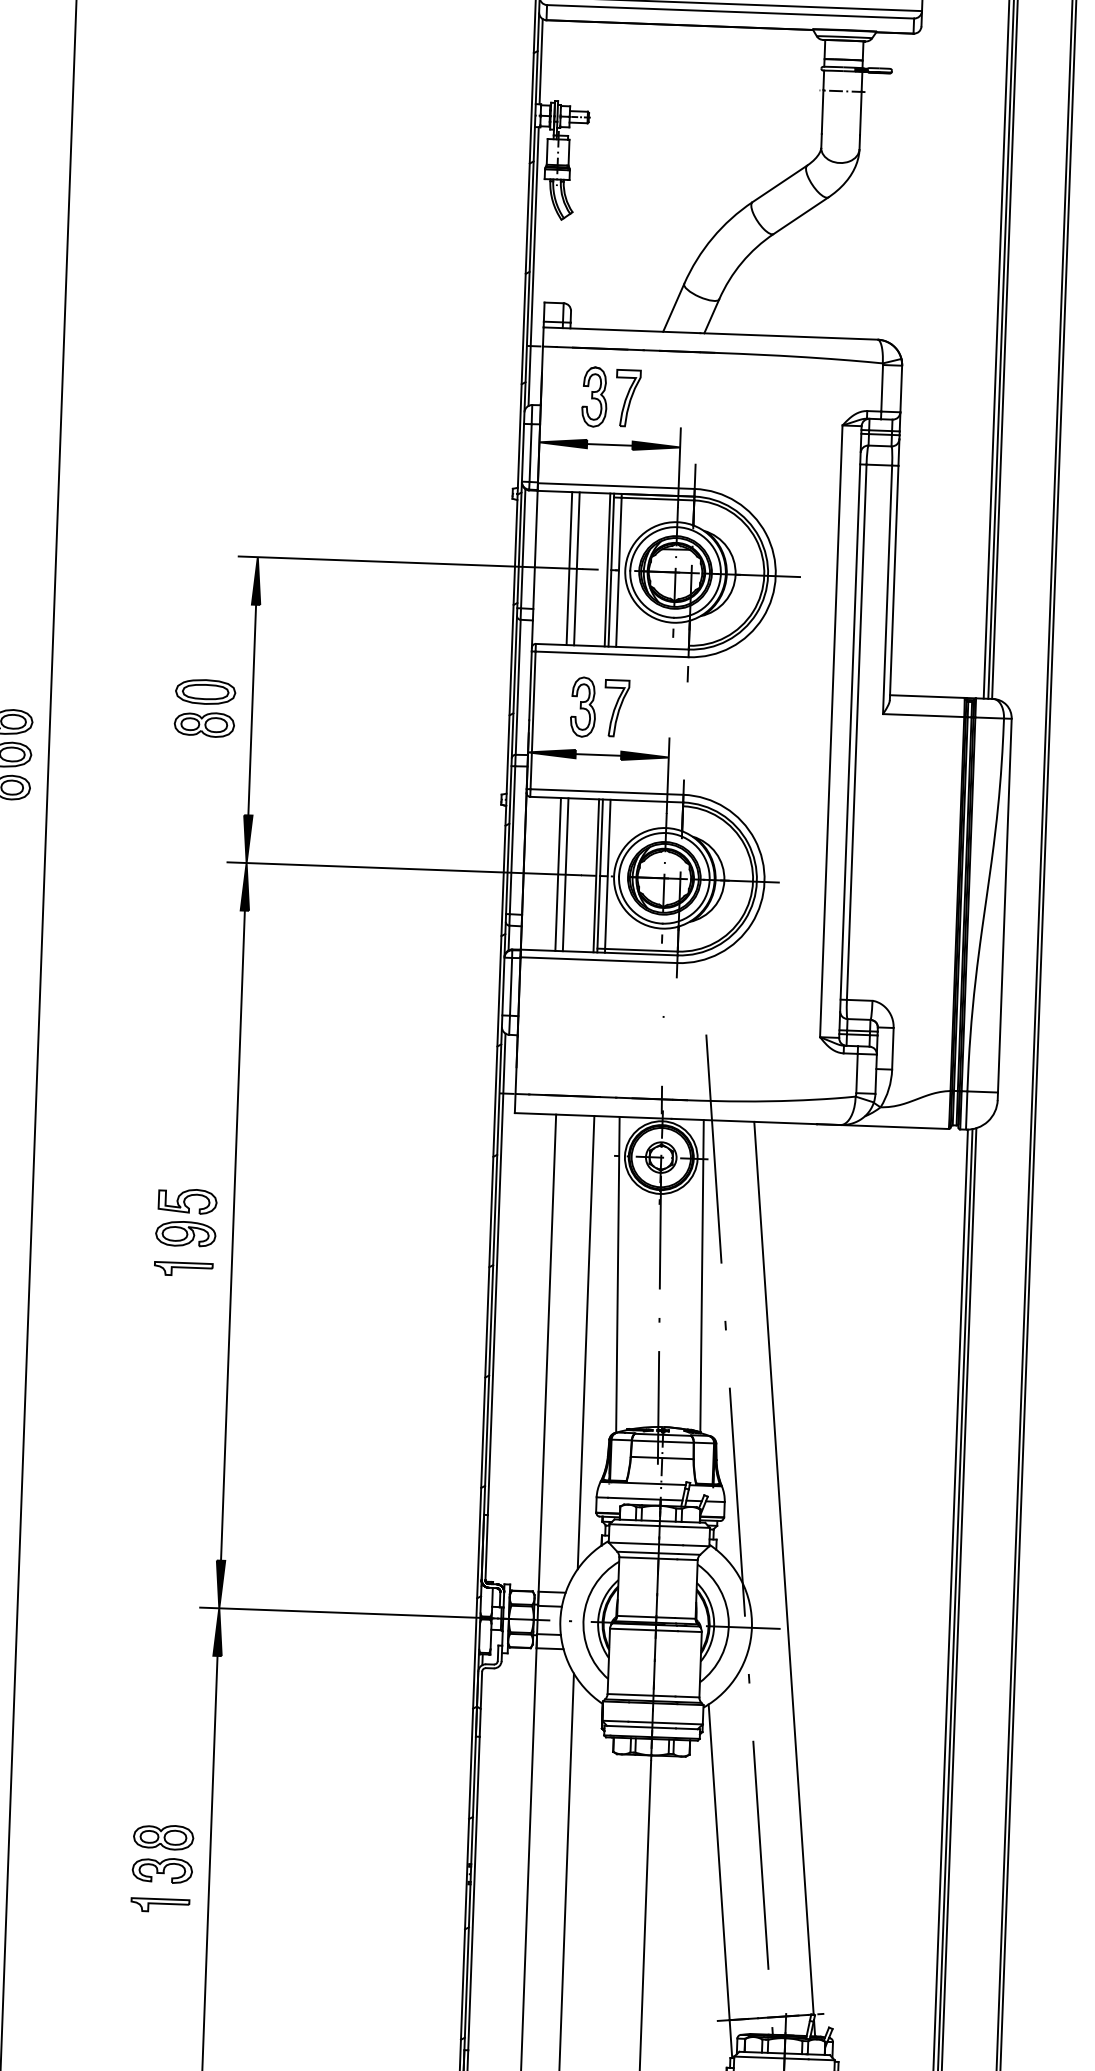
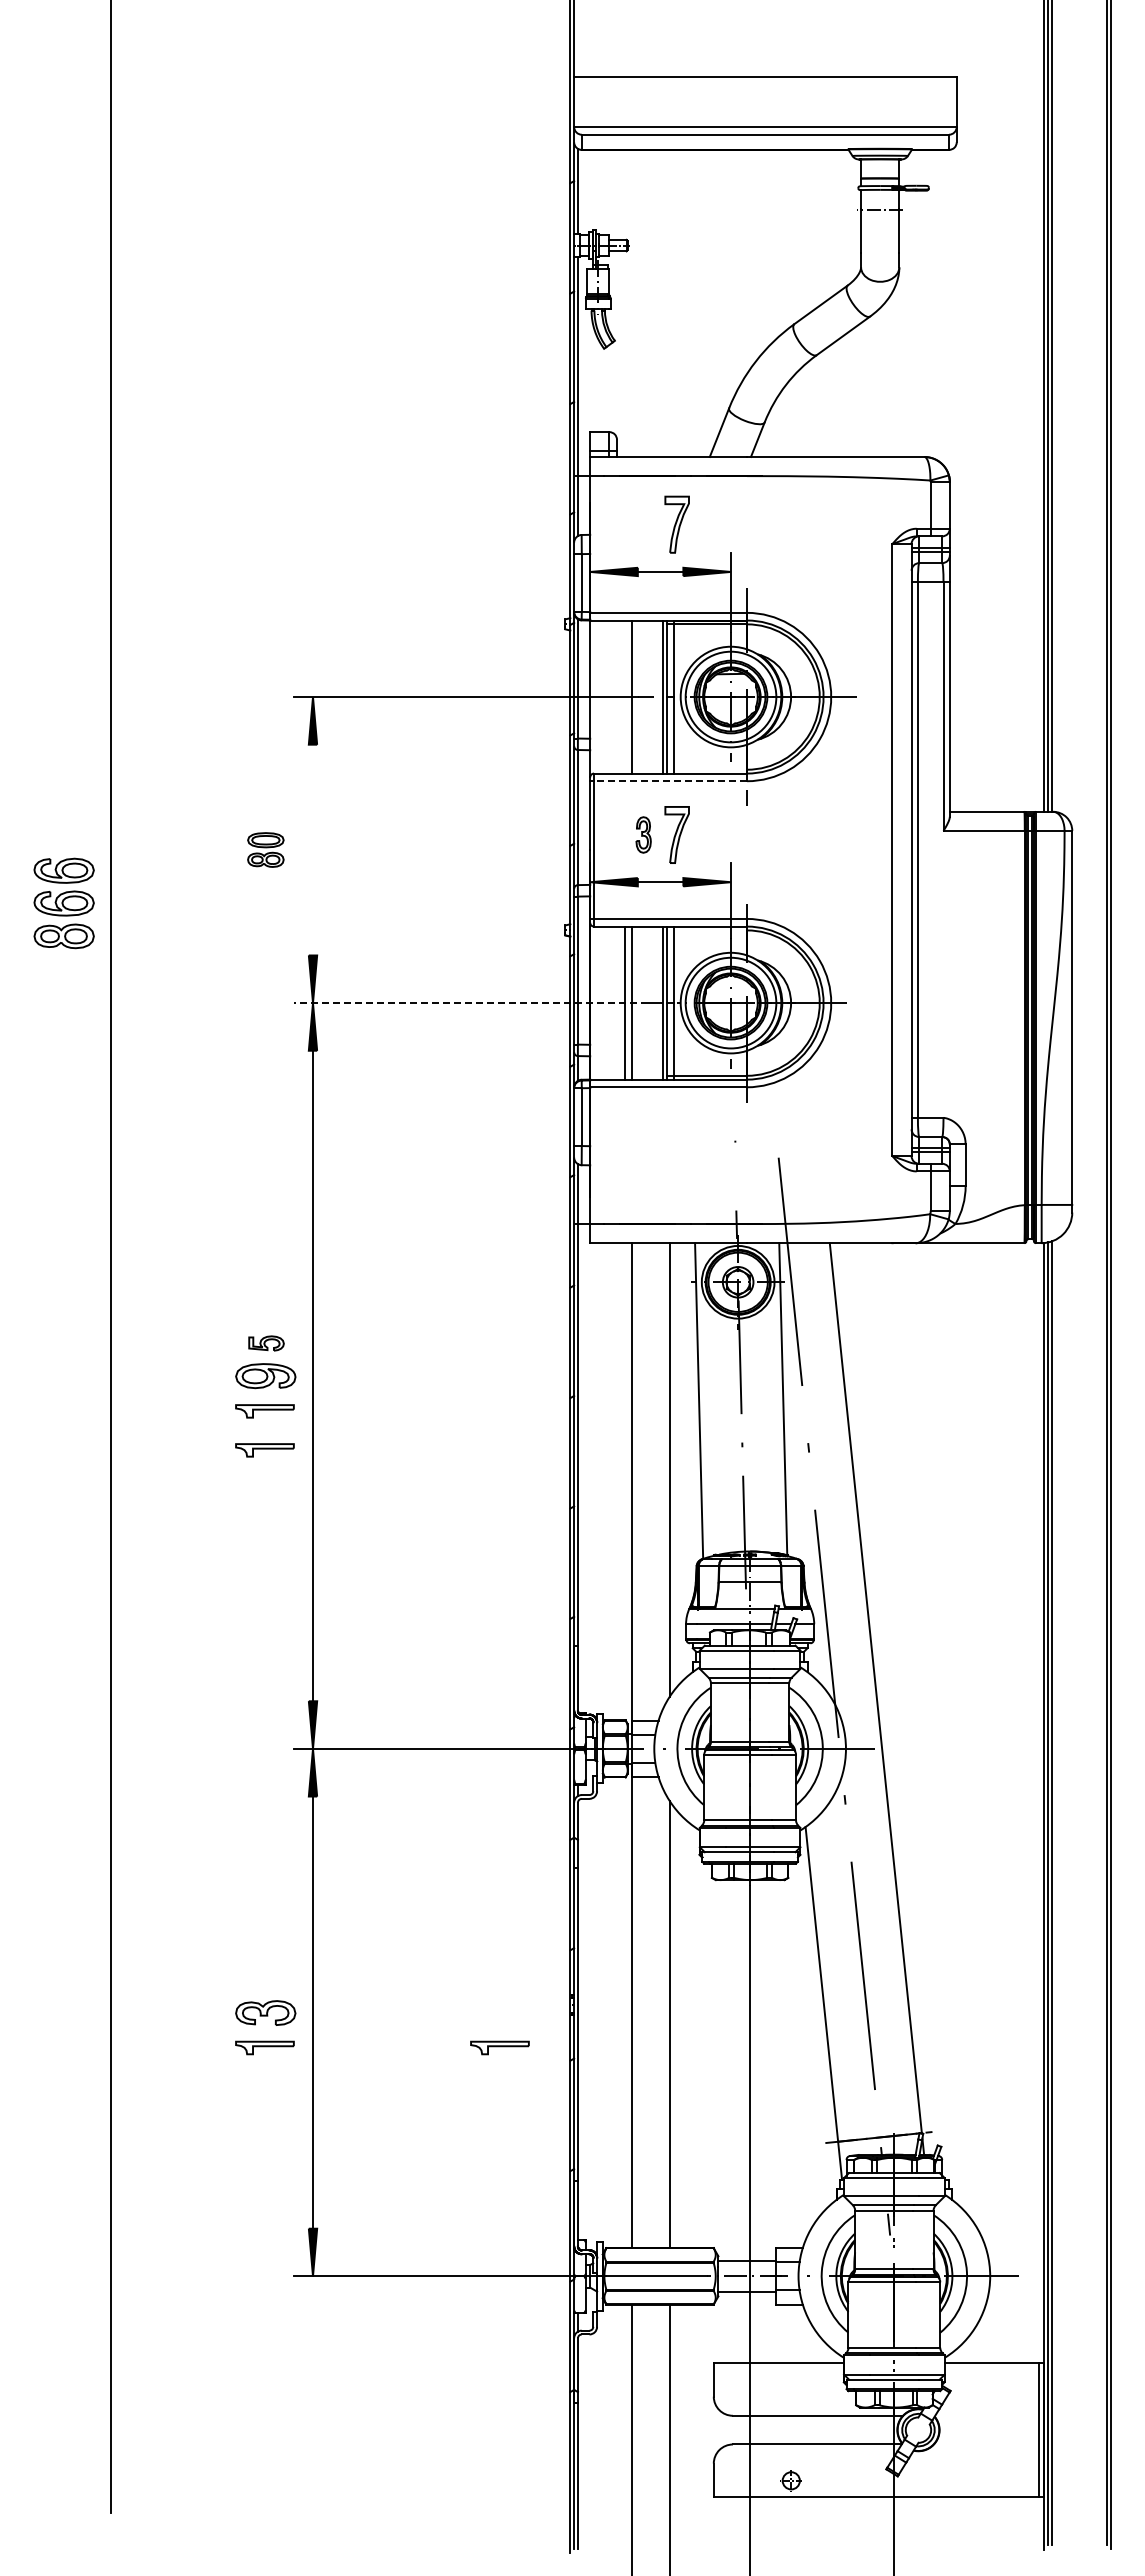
part: (594, 396) -> (643, 524), removed
line: (569, 568) -> (624, 696), removed
line: (611, 654) -> (670, 781), solid -> dashed
part: (583, 706) -> (643, 834), size x0.6
part: (204, 707) -> (265, 849), size x0.6
line: (252, 709) -> (313, 849), removed
line: (403, 869) -> (470, 1003), solid -> dashed
part: (187, 1201) -> (266, 1343), size x0.6
part: (181, 1308) -> (264, 1450), added
part: (163, 1837) -> (265, 1979), removed
part: (394, 1913) -> (499, 2047), added

